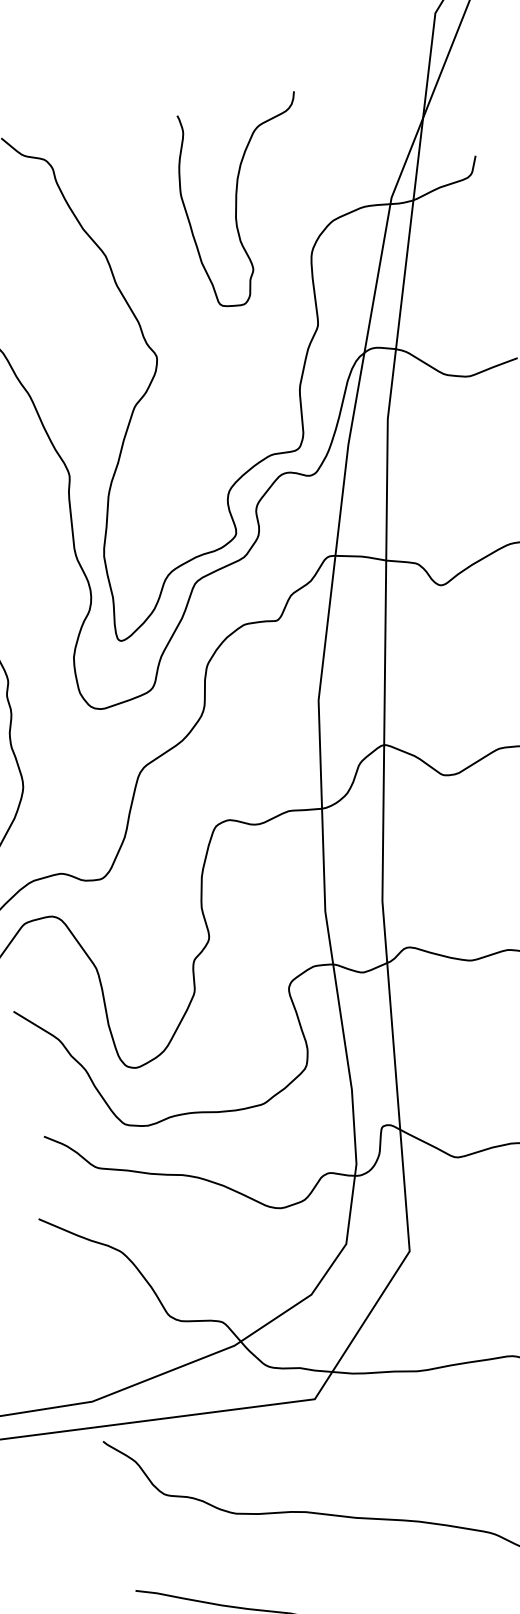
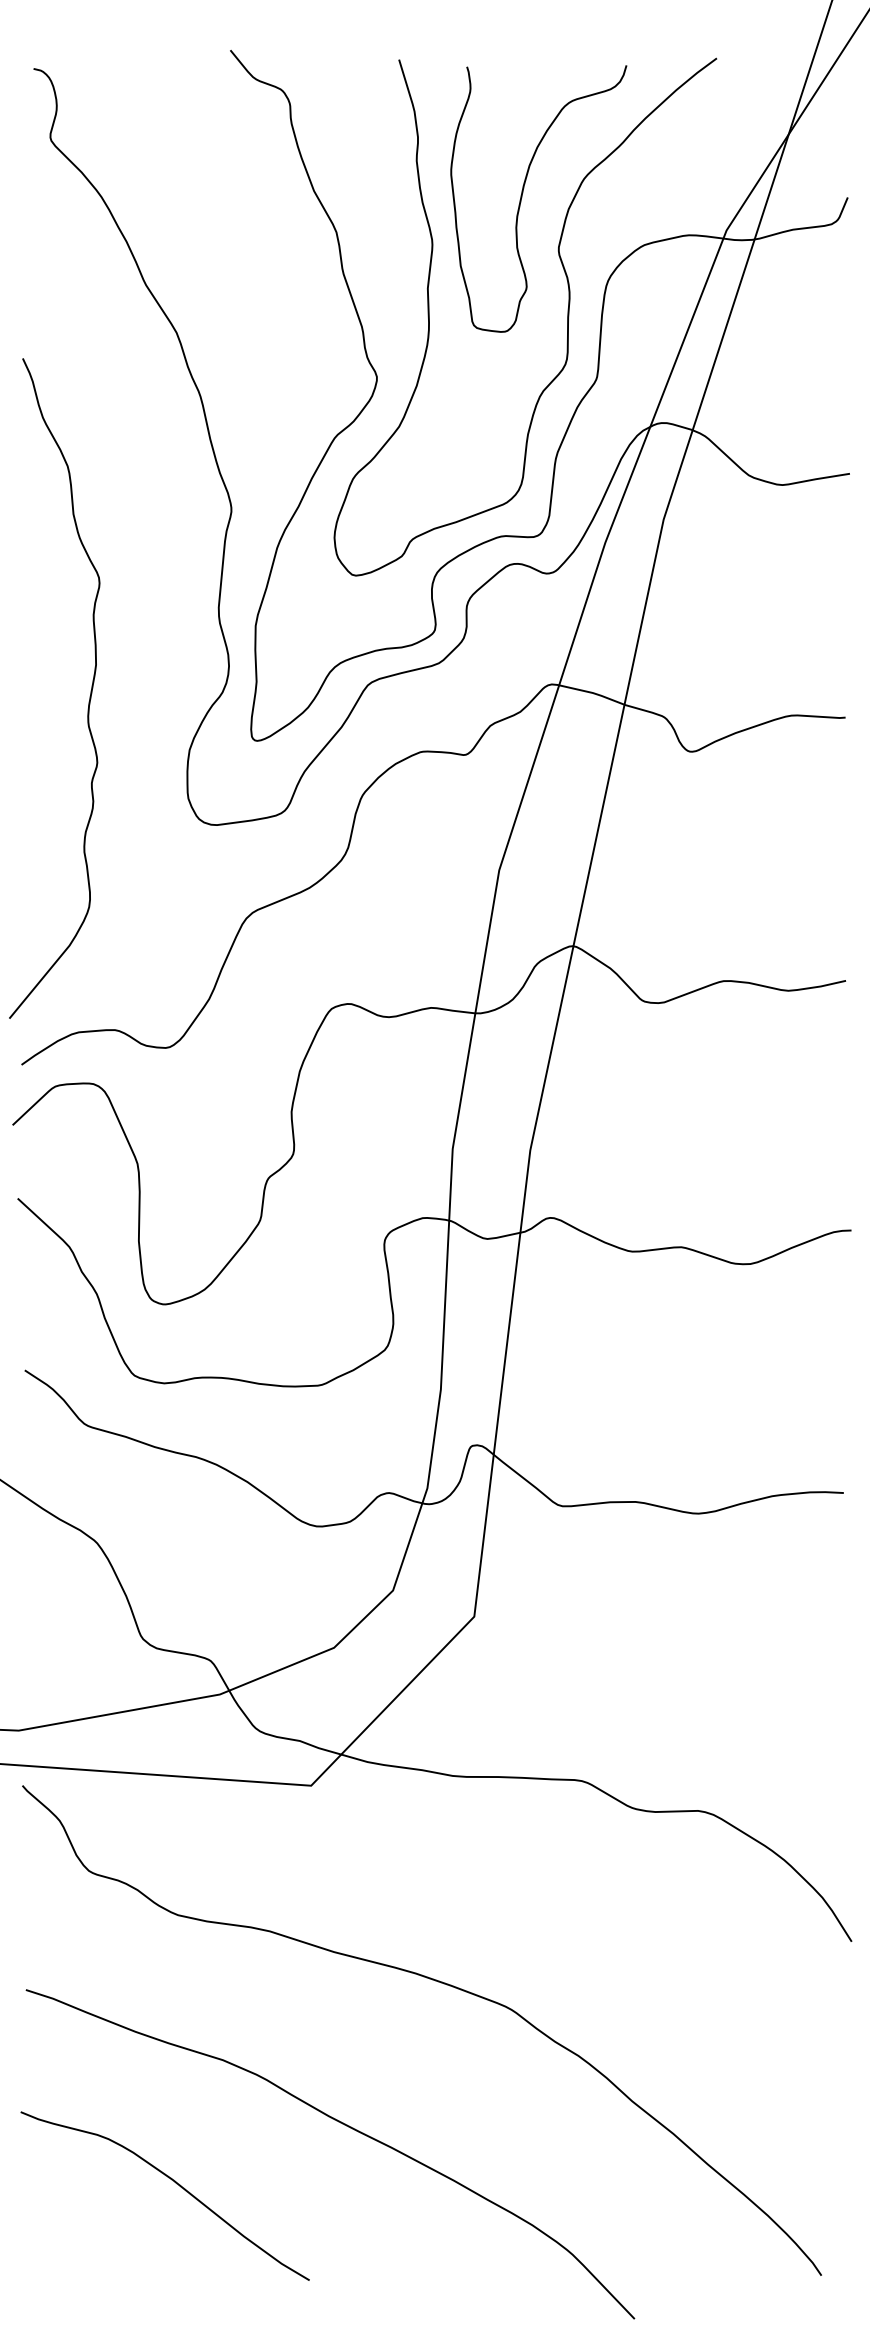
curve: (287, 284) -> (567, 316), added

